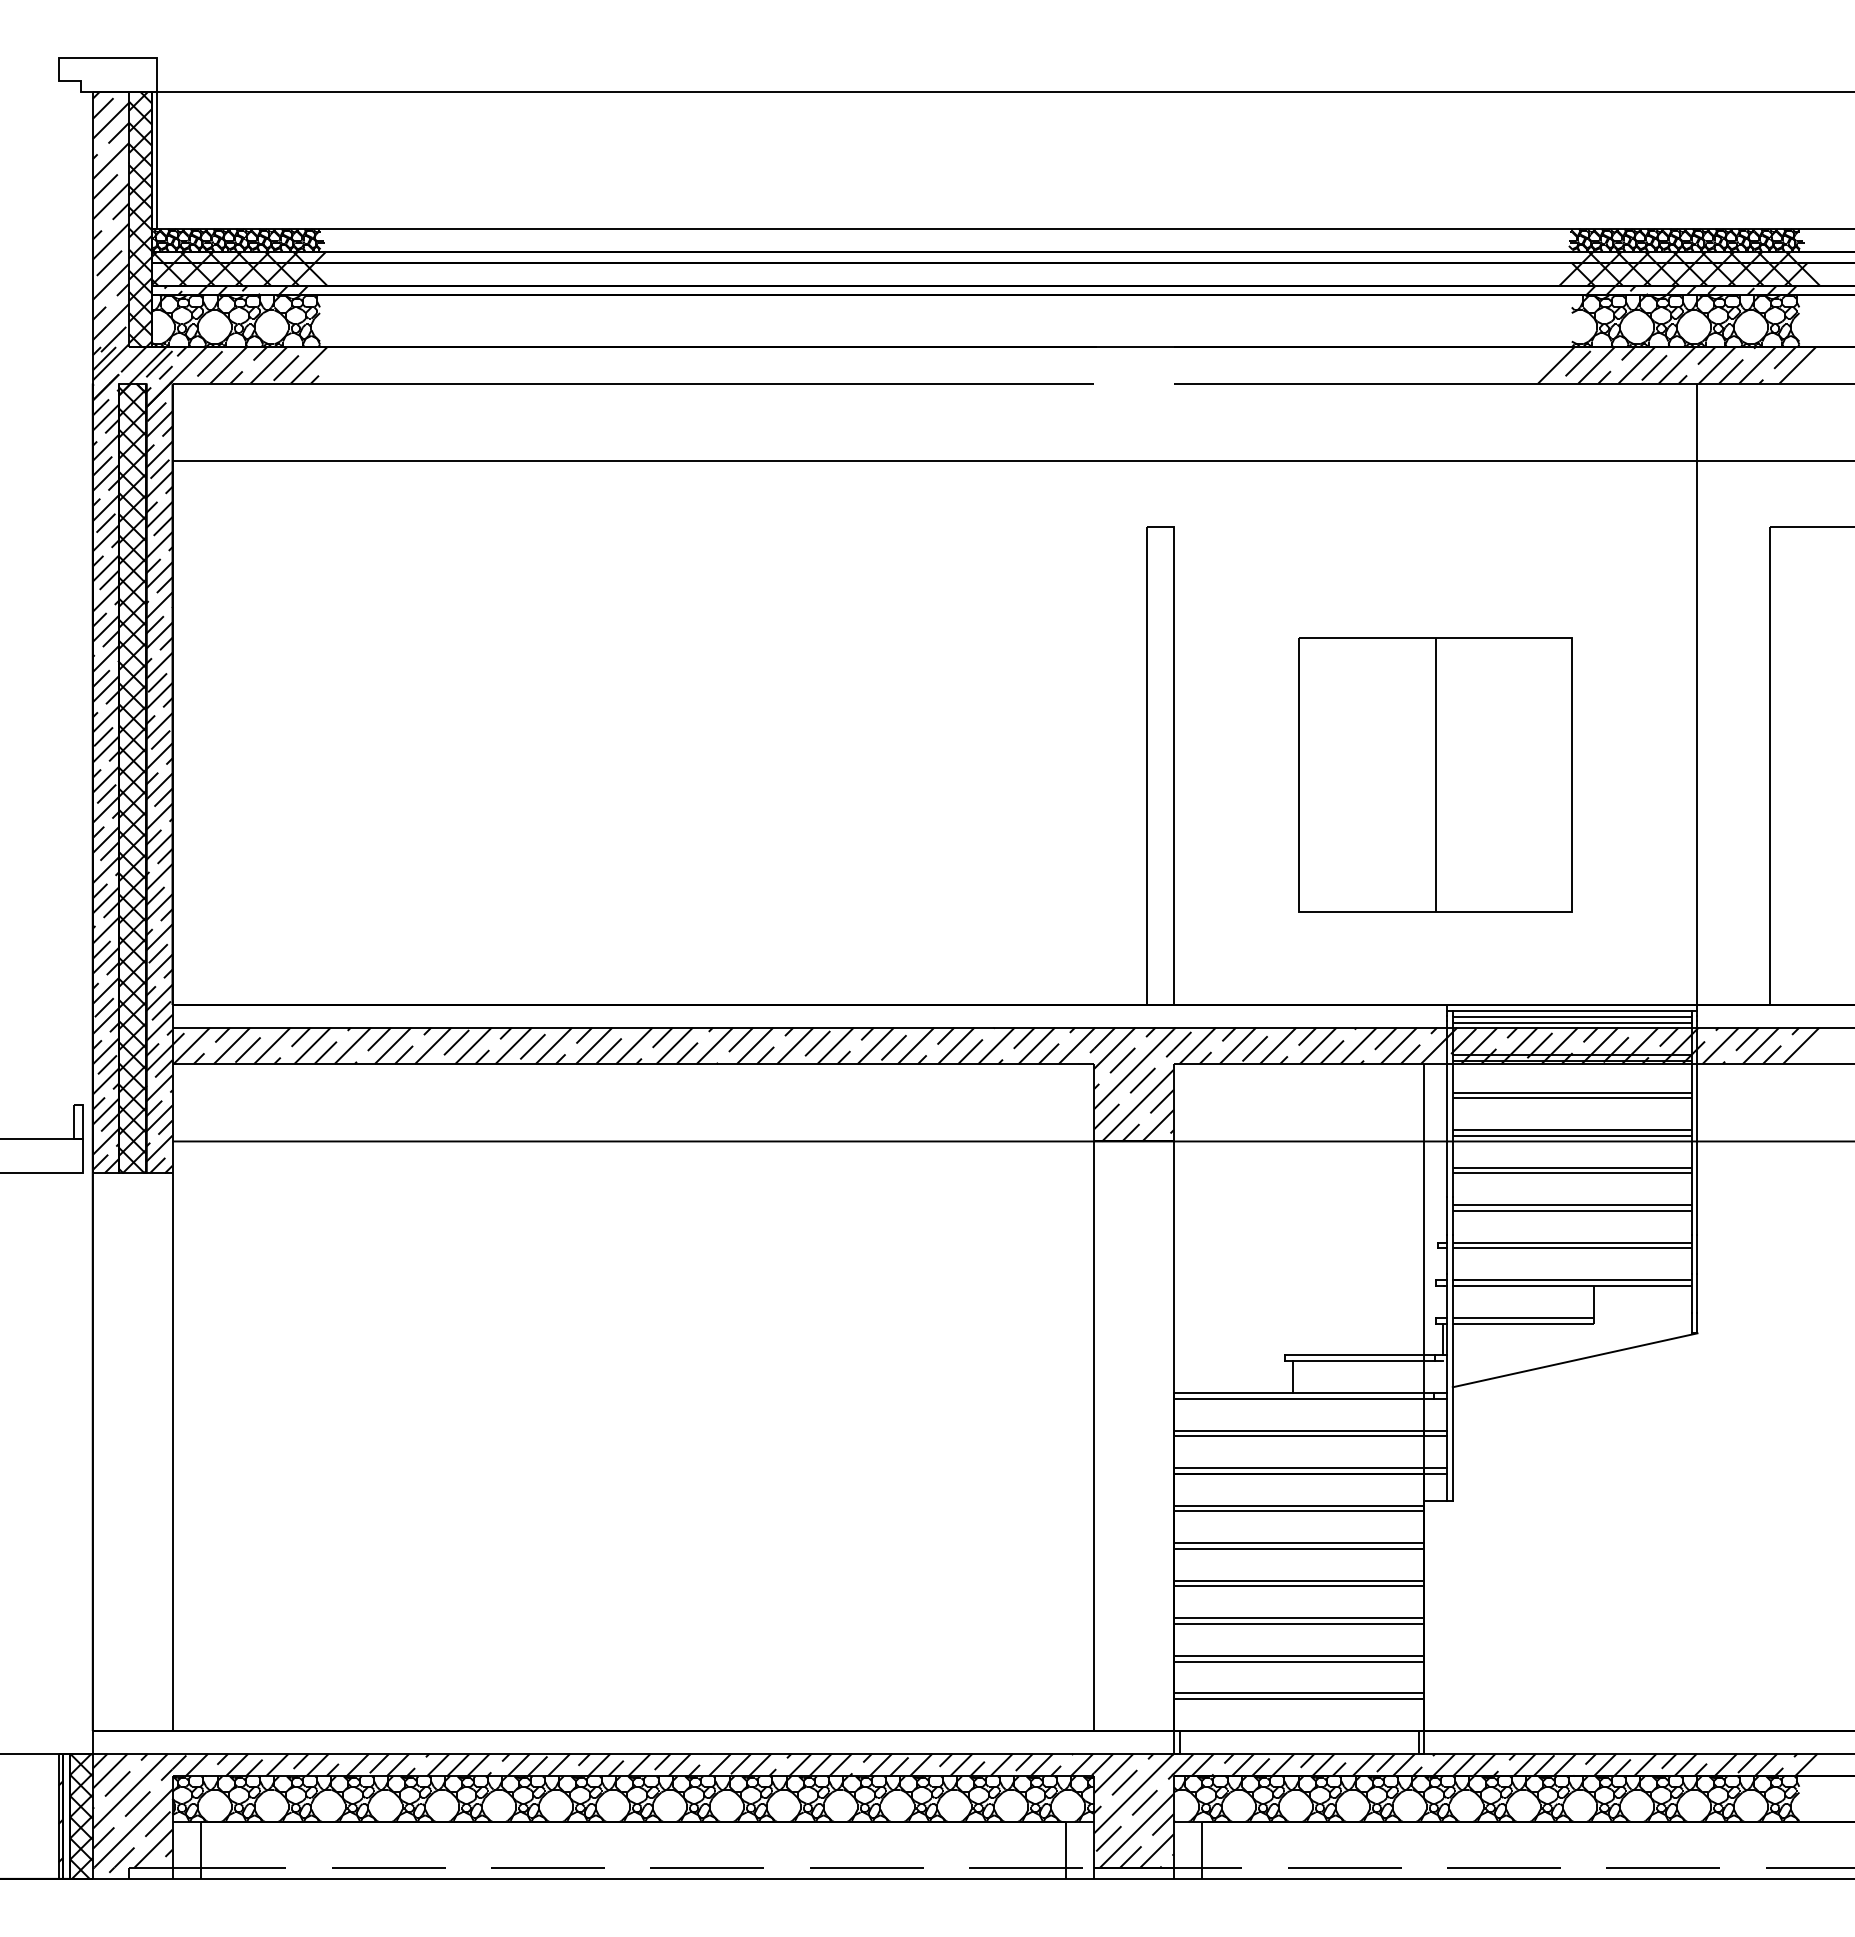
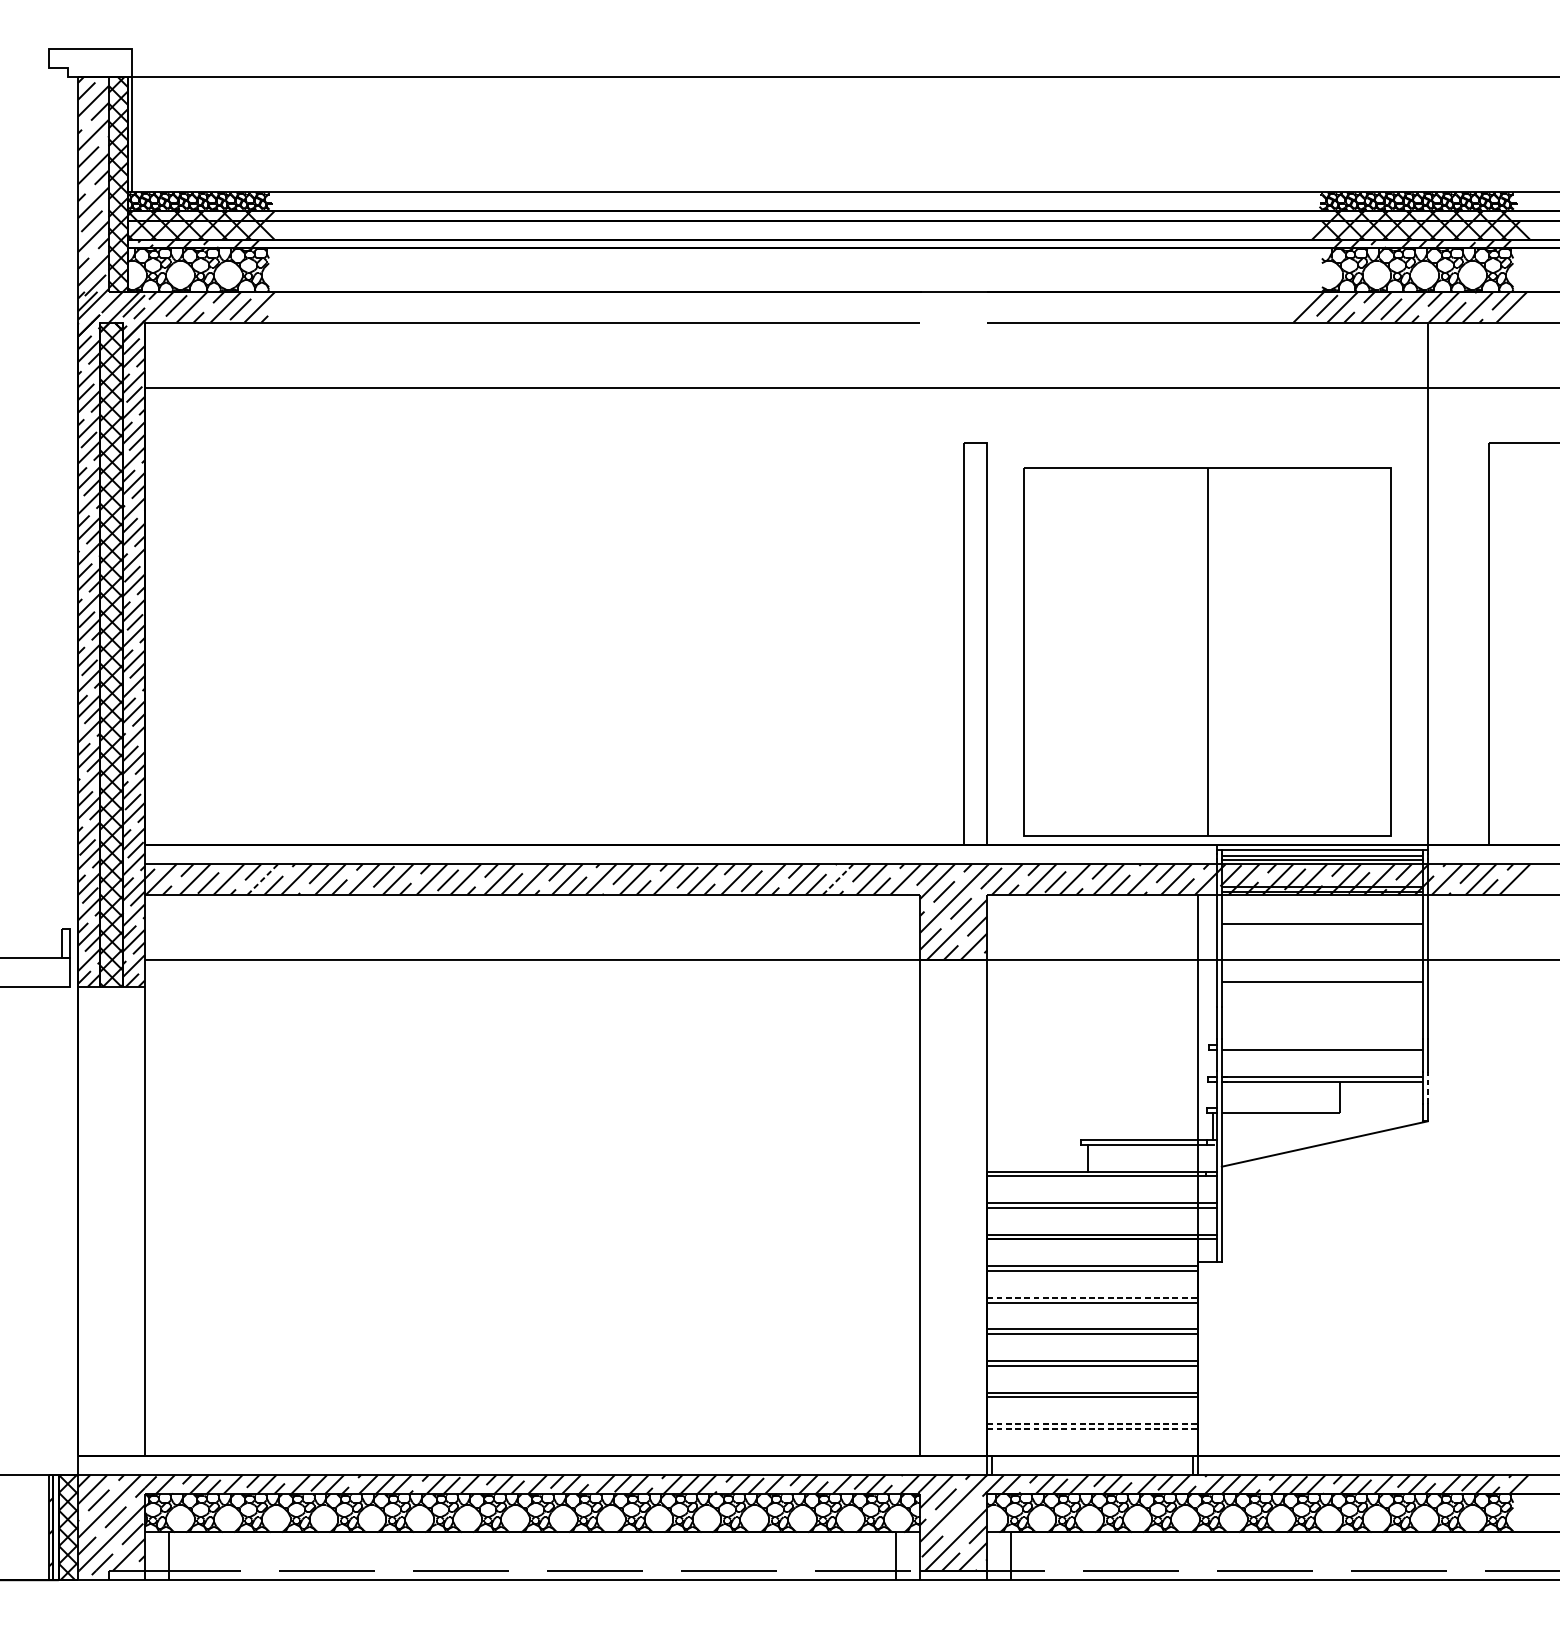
part: (1435, 774) -> (1207, 651), size x1.6
line: (312, 1045) -> (262, 879), solid -> dashed
line: (996, 1045) -> (838, 879), solid -> dashed
line: (1571, 1092) -> (1321, 918), removed
line: (1571, 1130) -> (1321, 950), removed
line: (1571, 1135) -> (1321, 954), removed
line: (1571, 1173) -> (1321, 986), removed
line: (1571, 1205) -> (1321, 1013), removed
line: (1571, 1210) -> (1321, 1018), removed
line: (1571, 1242) -> (1321, 1044), removed
line: (1697, 1292) -> (1427, 1087), solid -> dashed
line: (1522, 1317) -> (1280, 1108), removed
line: (1299, 1543) -> (1092, 1298), solid -> dashed
line: (1299, 1693) -> (1092, 1424), solid -> dashed
line: (1299, 1699) -> (1092, 1429), solid -> dashed
line: (1144, 1802) -> (962, 1515), removed

